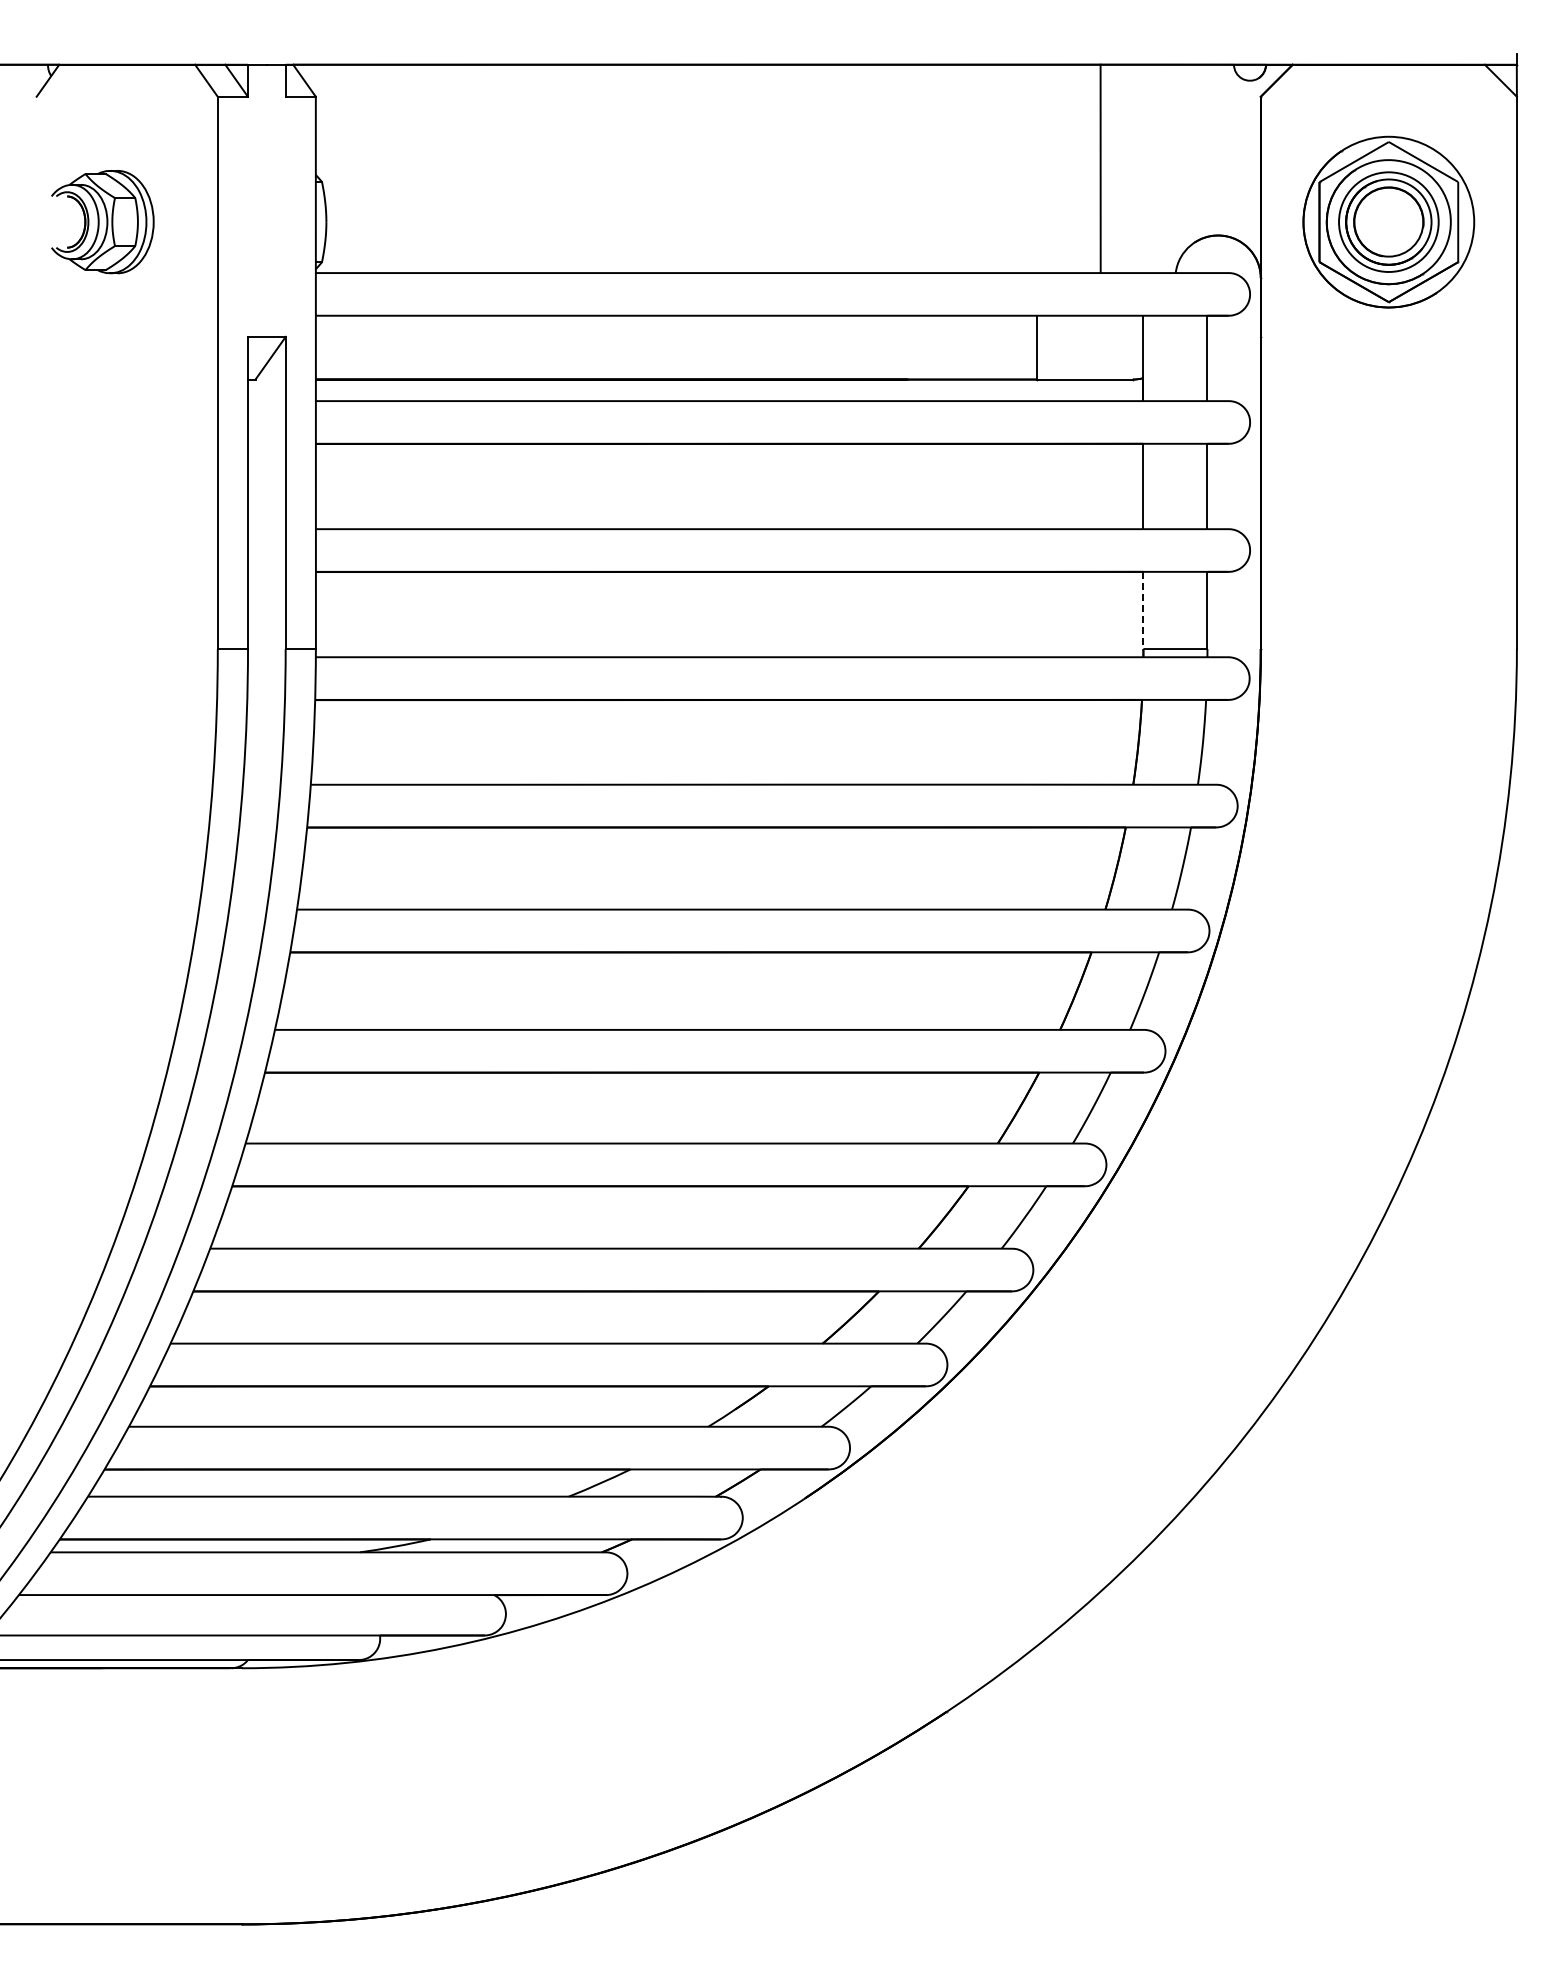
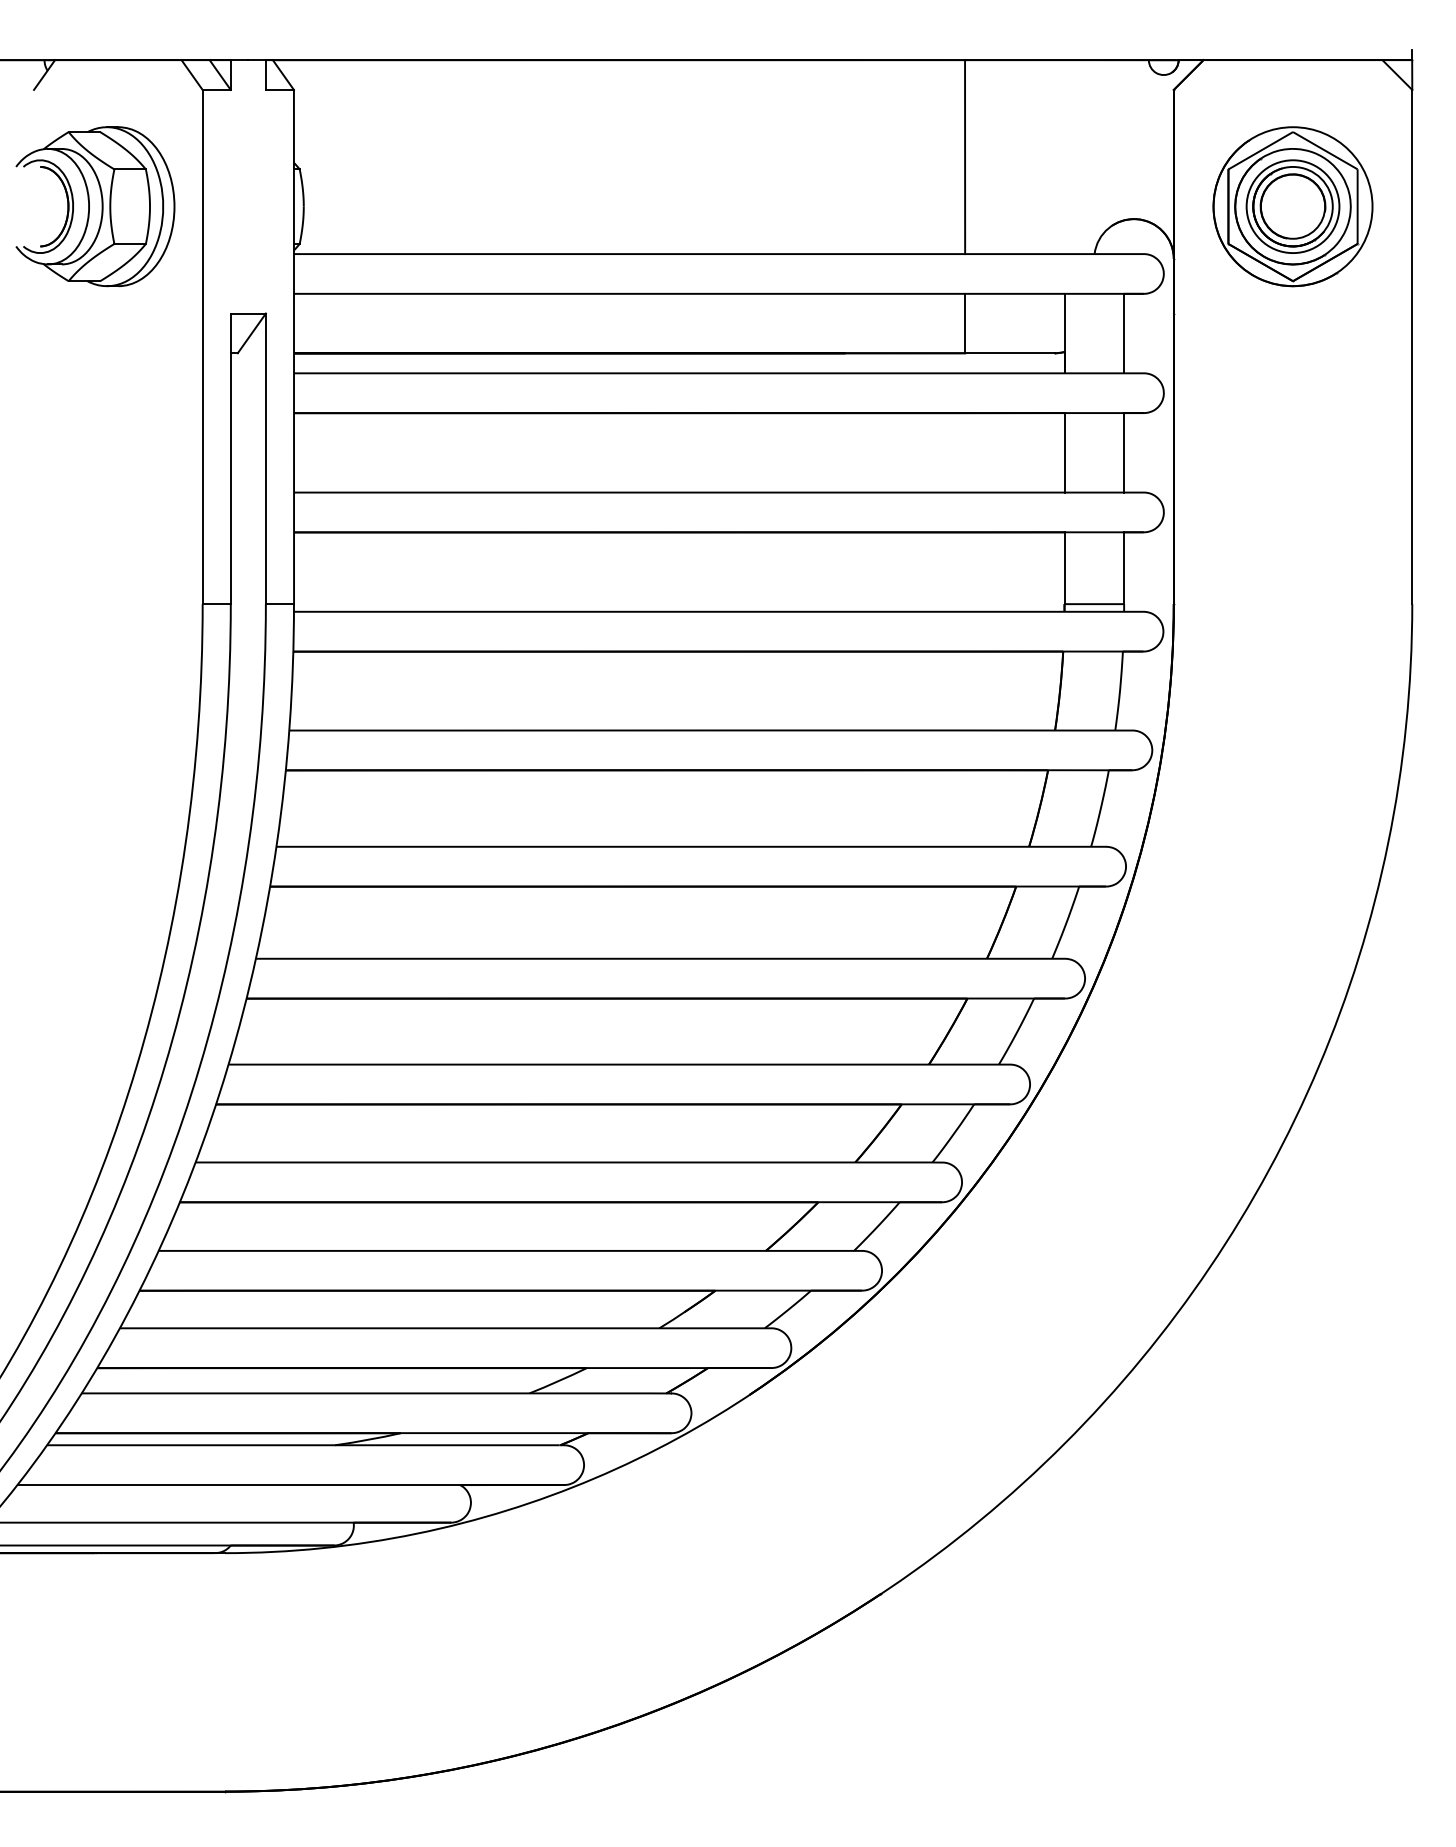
line: (1100, 168) -> (964, 156), moved
part: (102, 221) -> (95, 206), size x1.67
line: (1143, 610) -> (1064, 568), dashed -> solid

